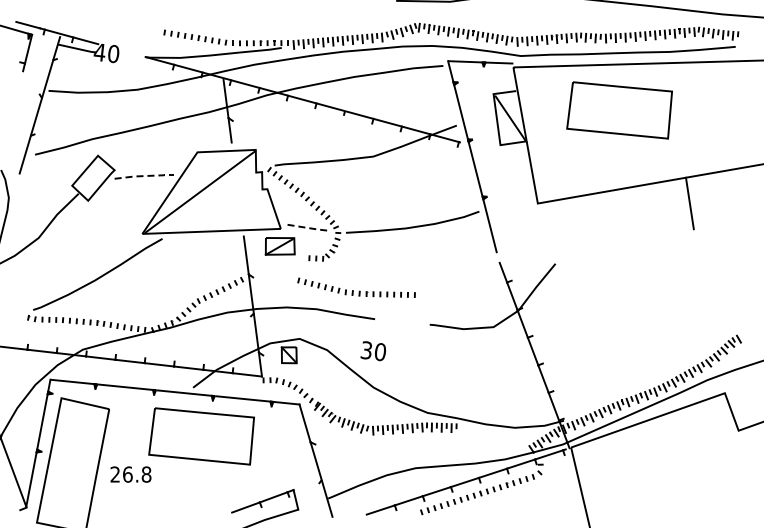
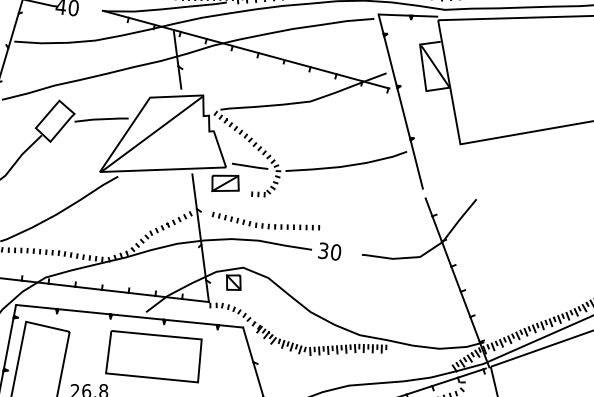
part: (619, 110) -> (534, 59), removed
line: (144, 176) -> (101, 119), dashed -> solid
line: (307, 227) -> (250, 166), dashed -> solid
part: (356, 287) -> (265, 220), moved
text: (372, 351) -> (328, 251), moved

